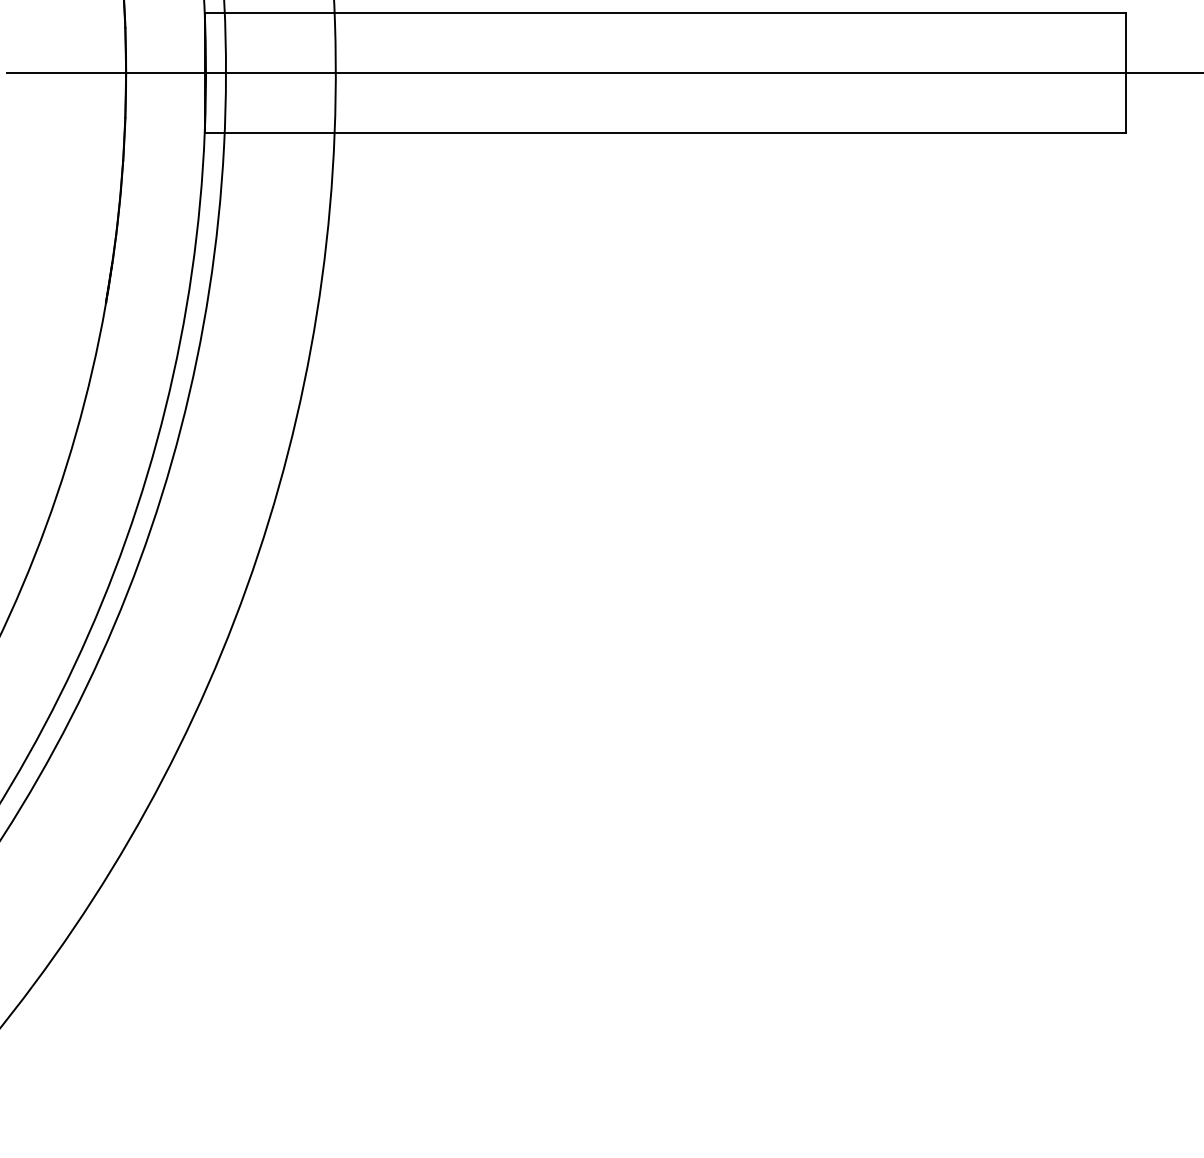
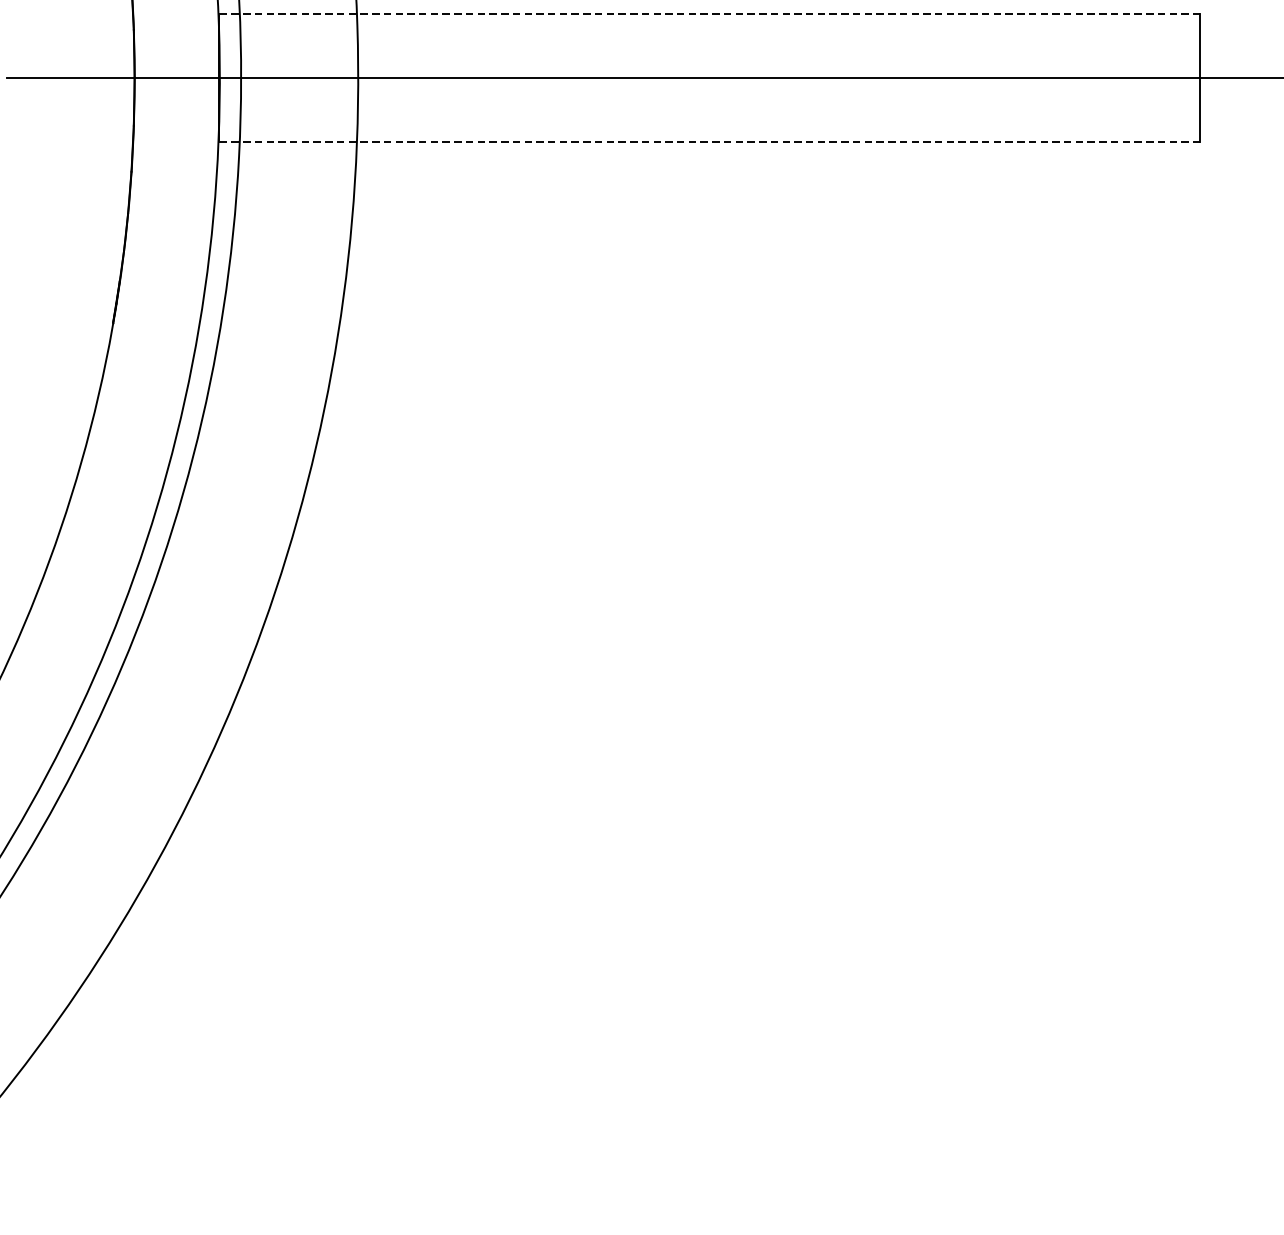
line: (665, 12) -> (709, 13), solid -> dashed
line: (665, 132) -> (709, 141), solid -> dashed

